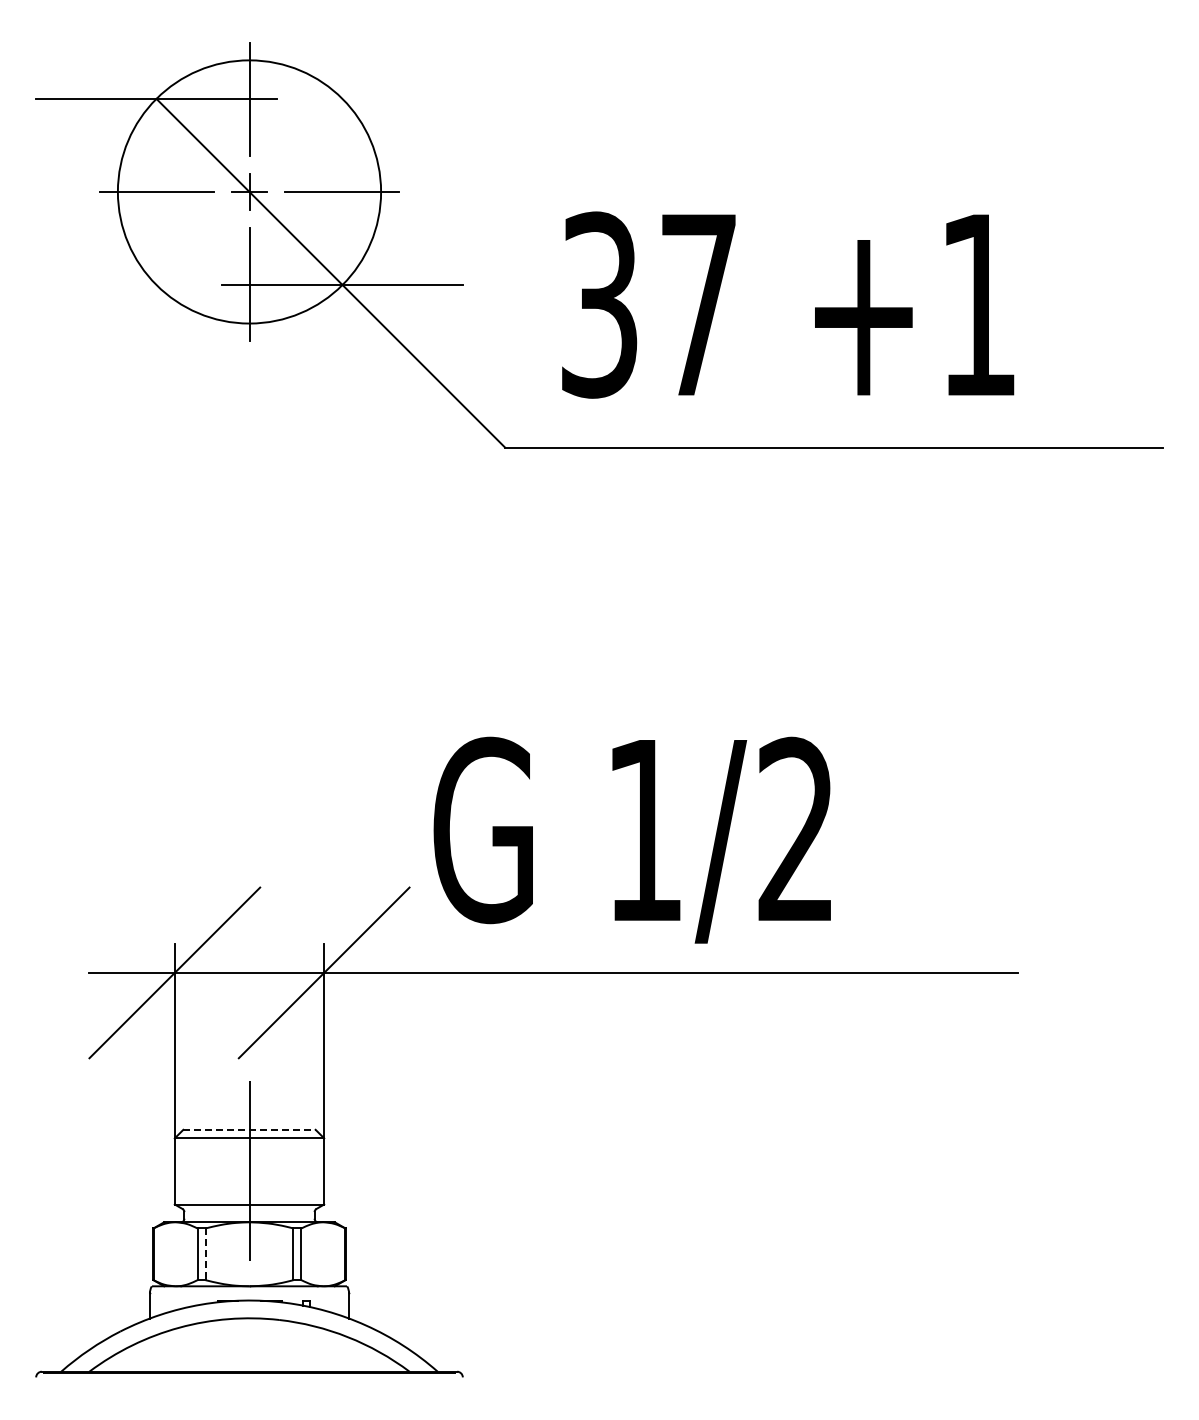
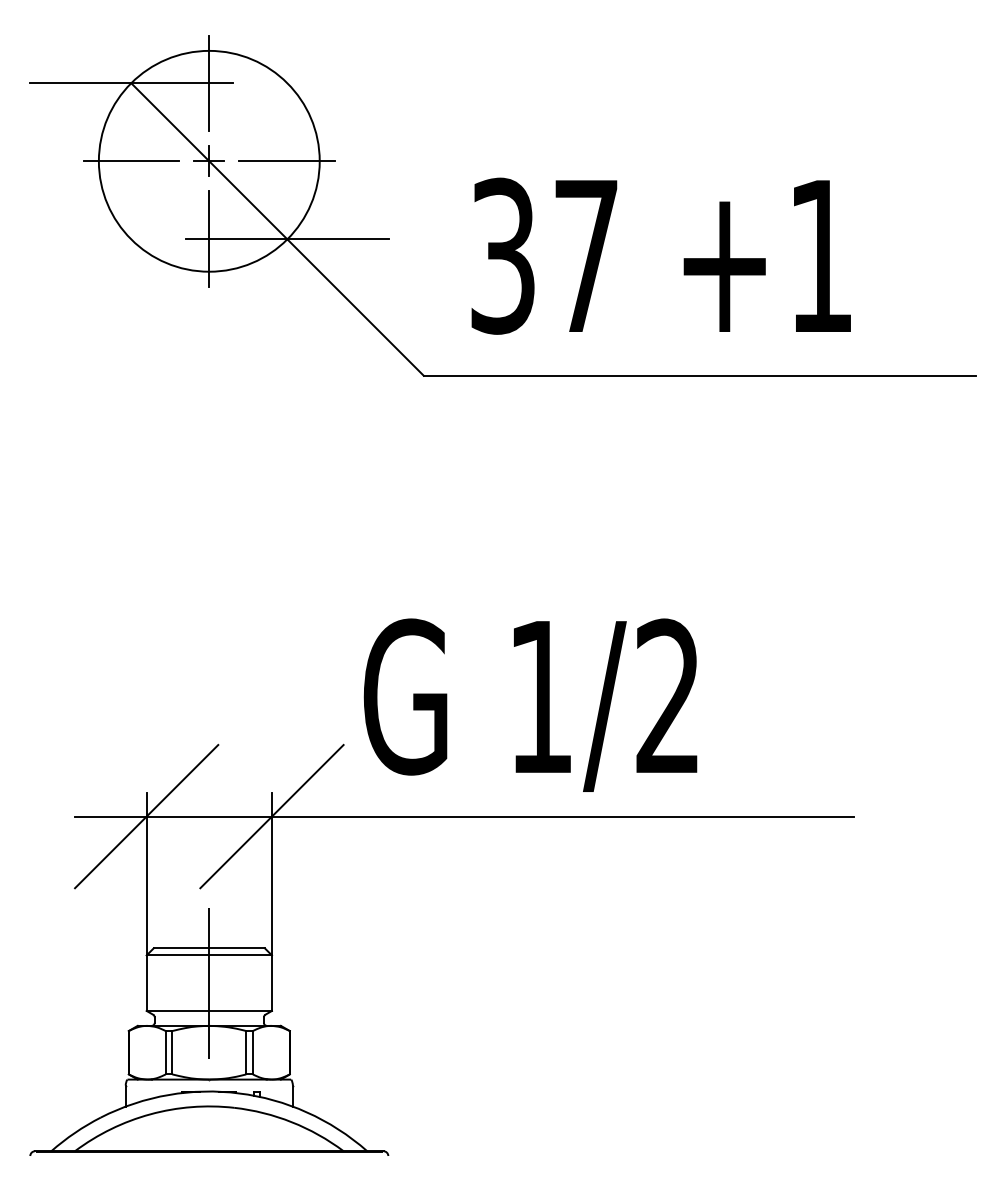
line: (250, 1129) -> (210, 948), dashed -> solid
line: (205, 1254) -> (172, 1052), dashed -> solid

